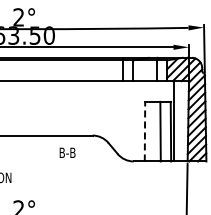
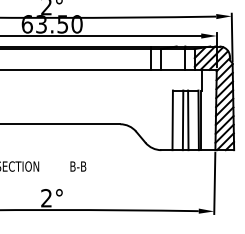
line: (144, 131) -> (172, 120), dashed -> solid
line: (154, 131) -> (182, 120), added
text: (67, 152) -> (78, 166), moved

